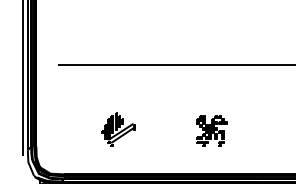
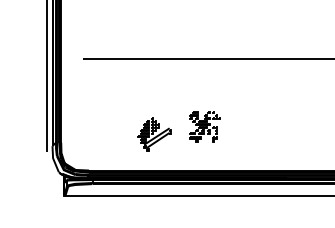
part: (118, 129) -> (154, 134), moved
part: (211, 130) -> (204, 126), moved

